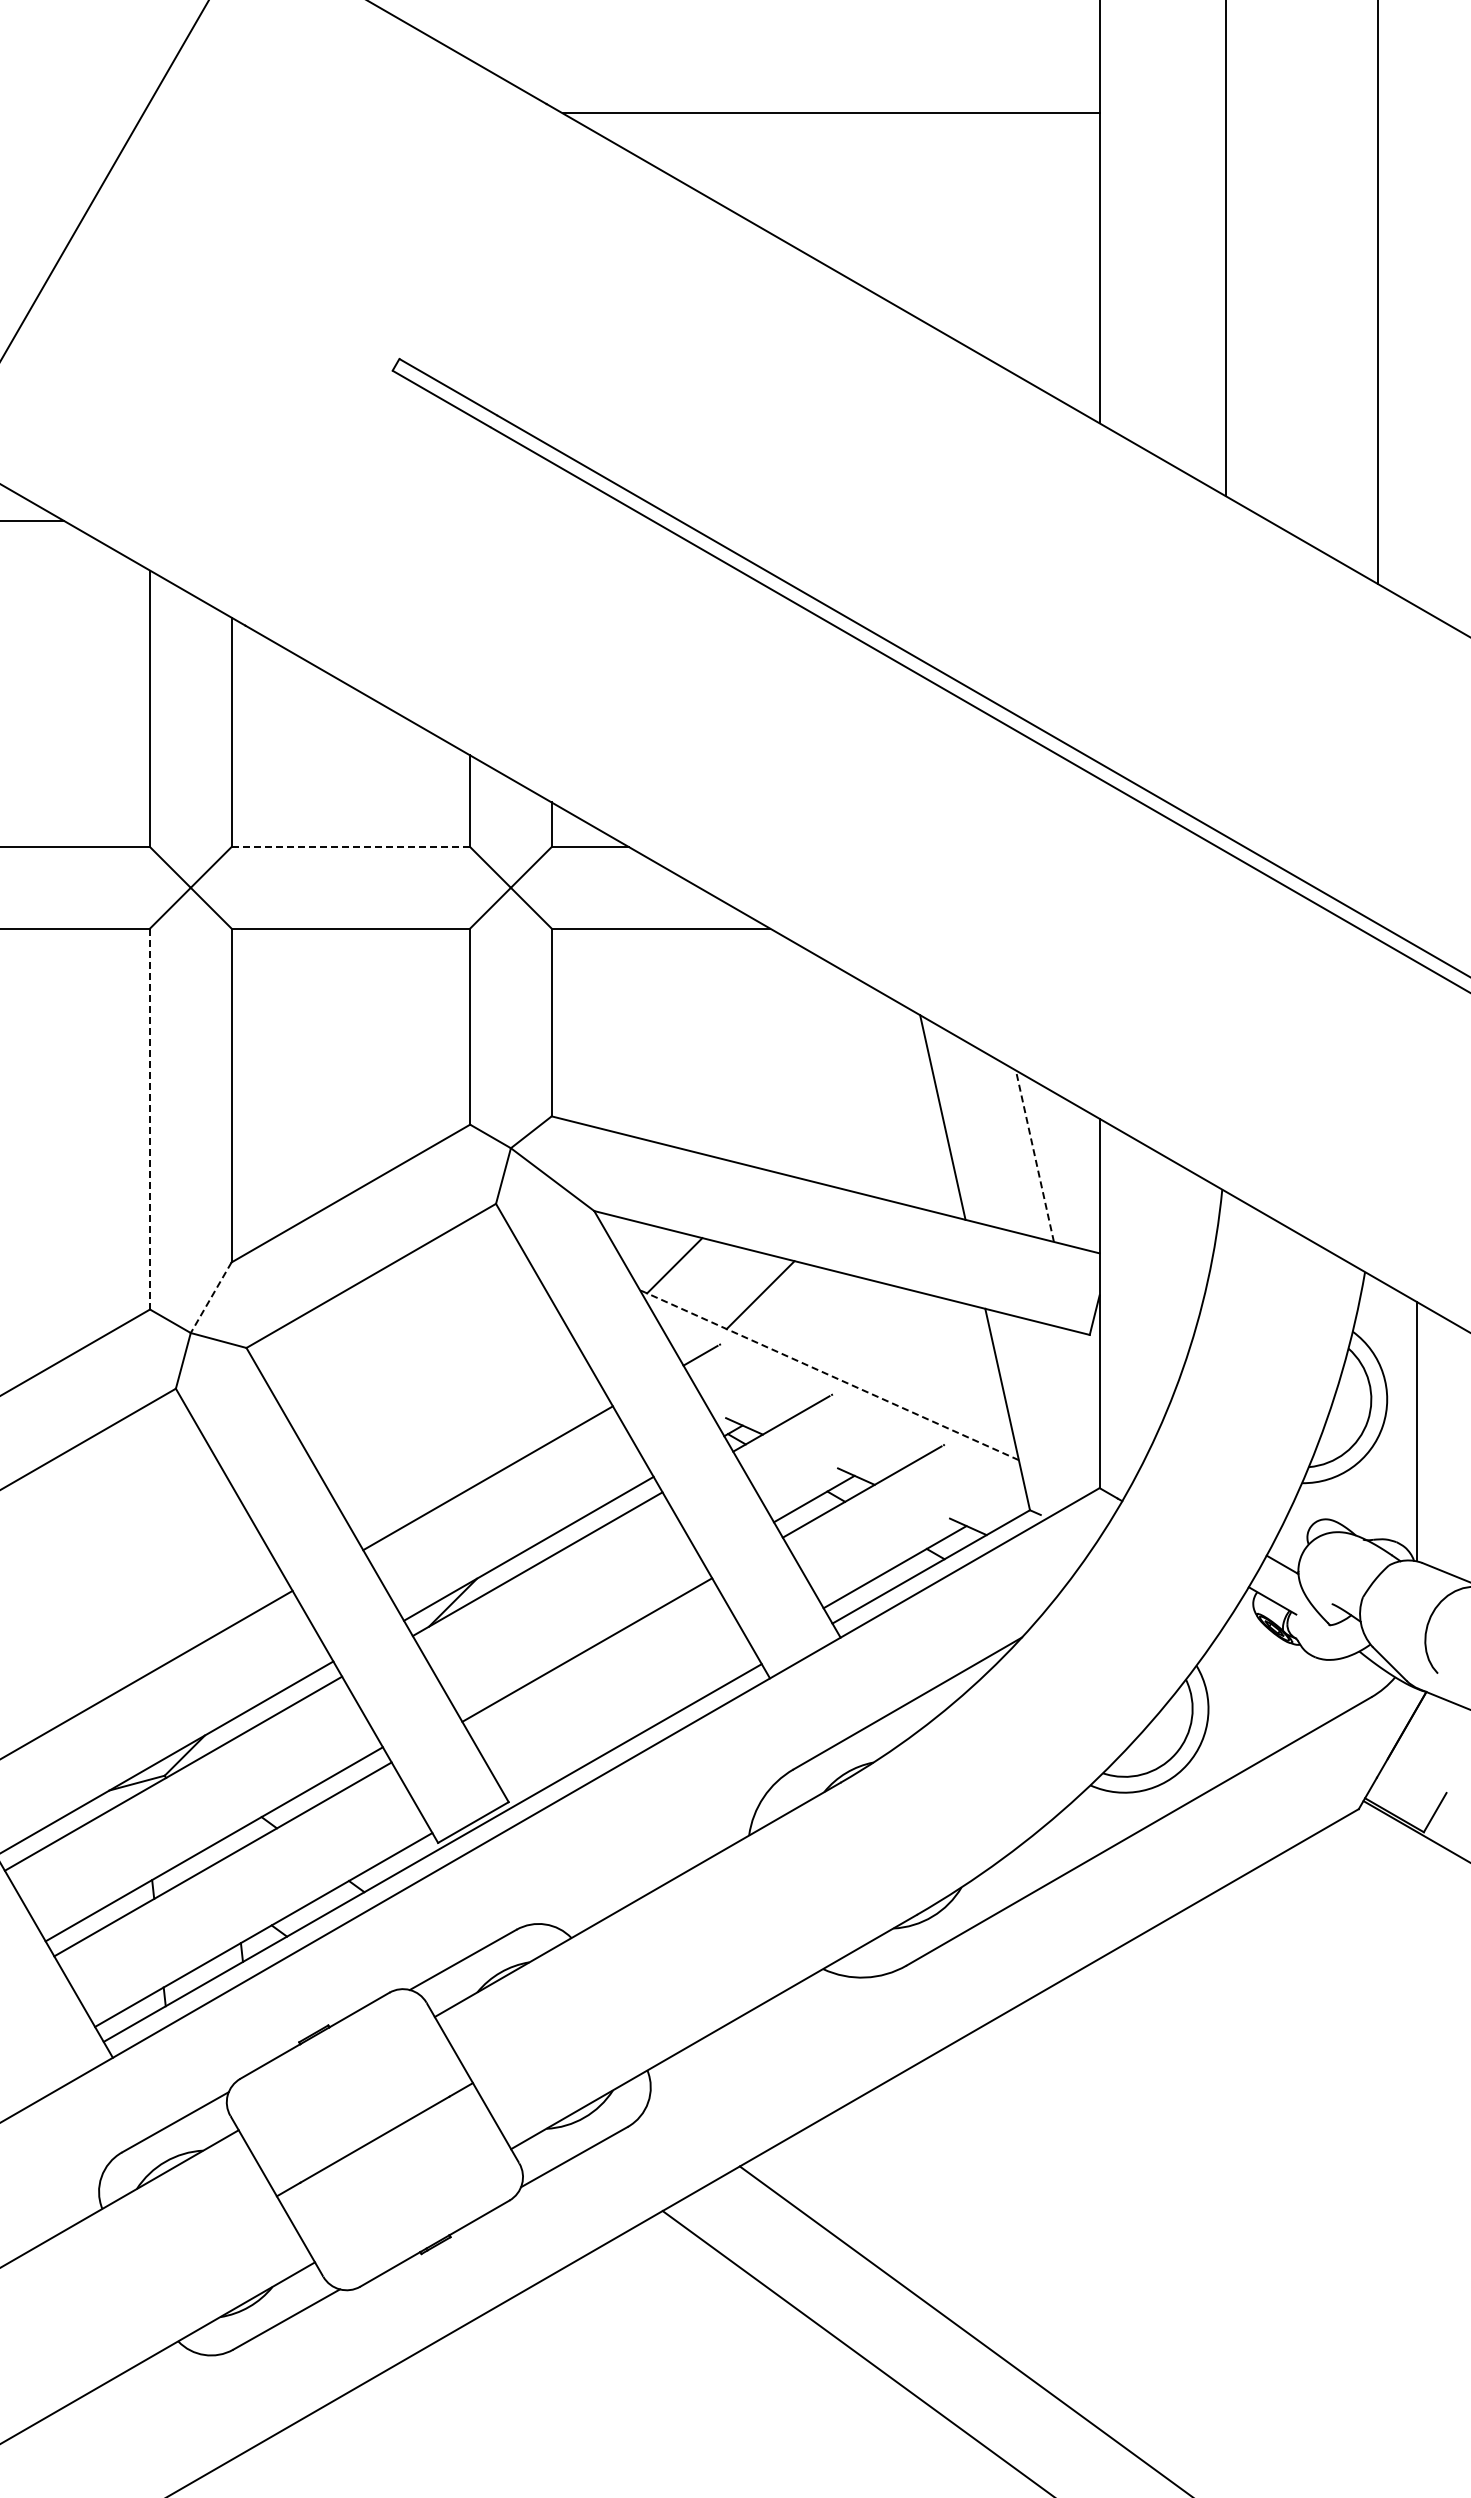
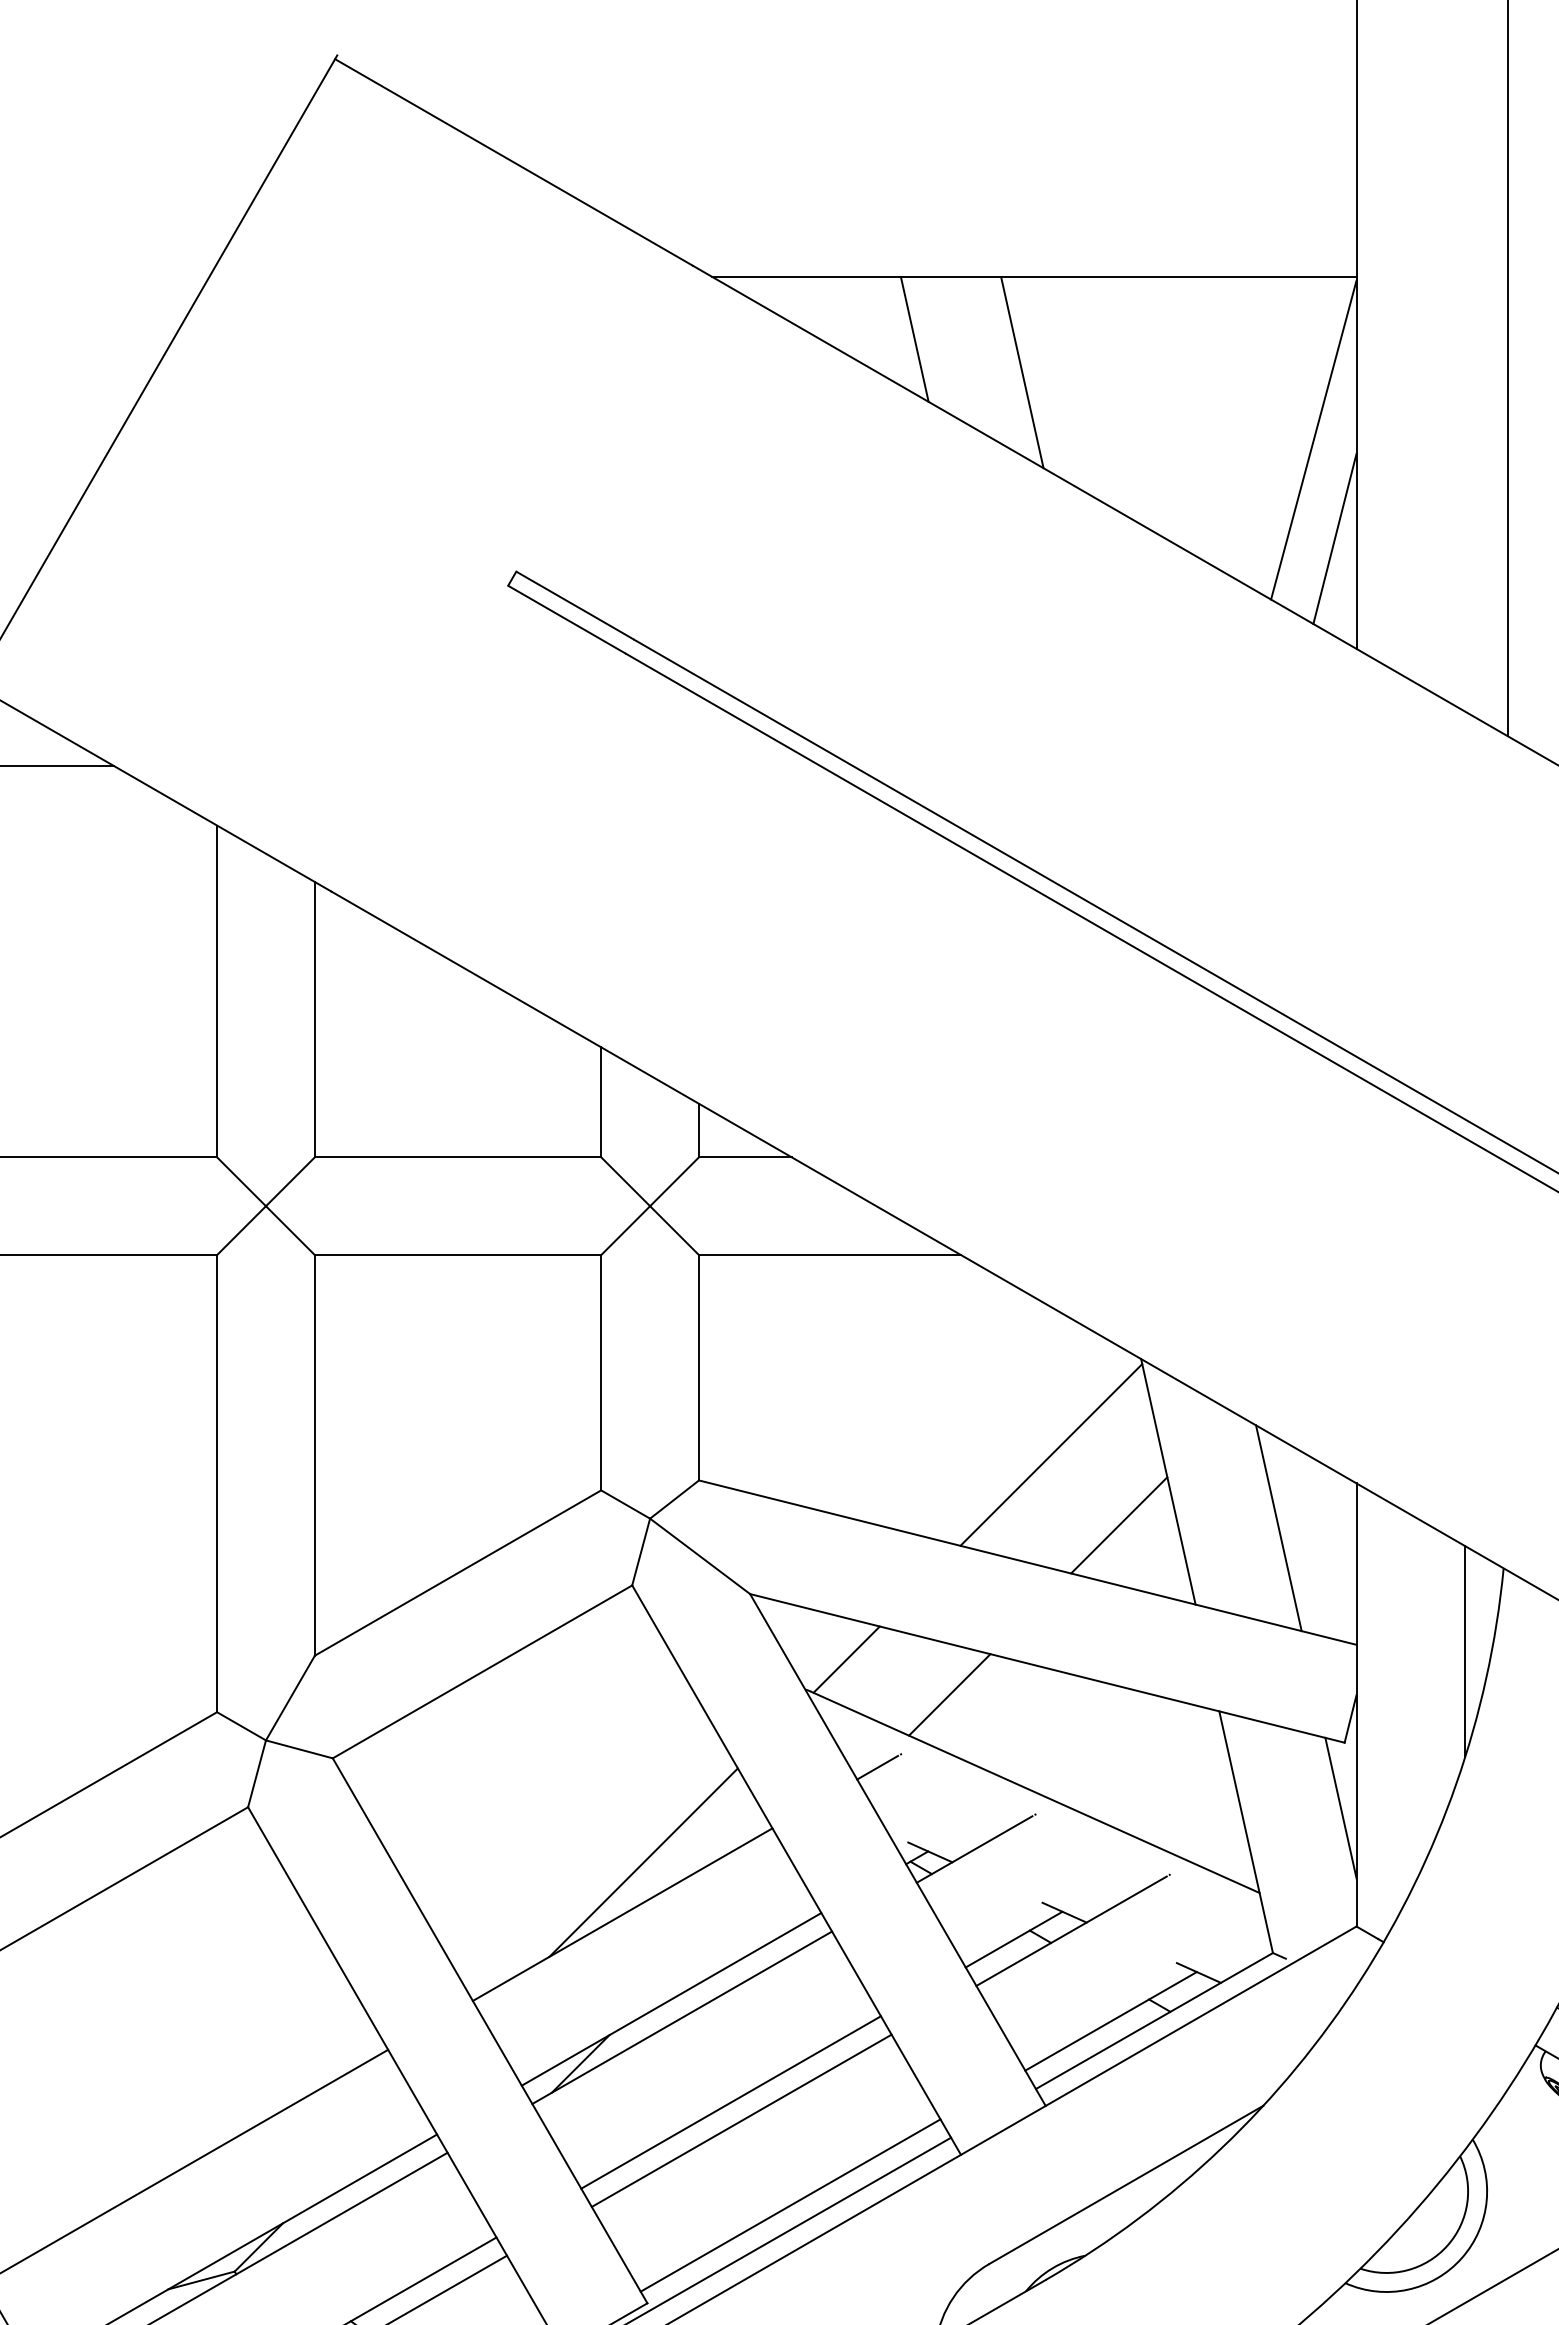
line: (731, 165) -> (914, 339), added
line: (820, 192) -> (1021, 371), added
line: (1063, 249) -> (1313, 440), added
line: (1081, 331) -> (1334, 538), added
line: (350, 847) -> (457, 1157), dashed -> solid
line: (845, 1094) -> (1051, 1454), added
line: (150, 1119) -> (217, 1484), dashed -> solid
line: (901, 1153) -> (1118, 1524), added
line: (1034, 1156) -> (1278, 1528), dashed -> solid
line: (1190, 1259) -> (1465, 1652), added
line: (211, 1297) -> (290, 1697), dashed -> solid
line: (831, 1376) -> (1034, 1792), dashed -> solid
line: (1086, 1388) -> (1340, 1806), added
line: (505, 1434) -> (643, 1862), added
line: (578, 1634) -> (731, 2102), added
line: (627, 1720) -> (789, 2205), added

